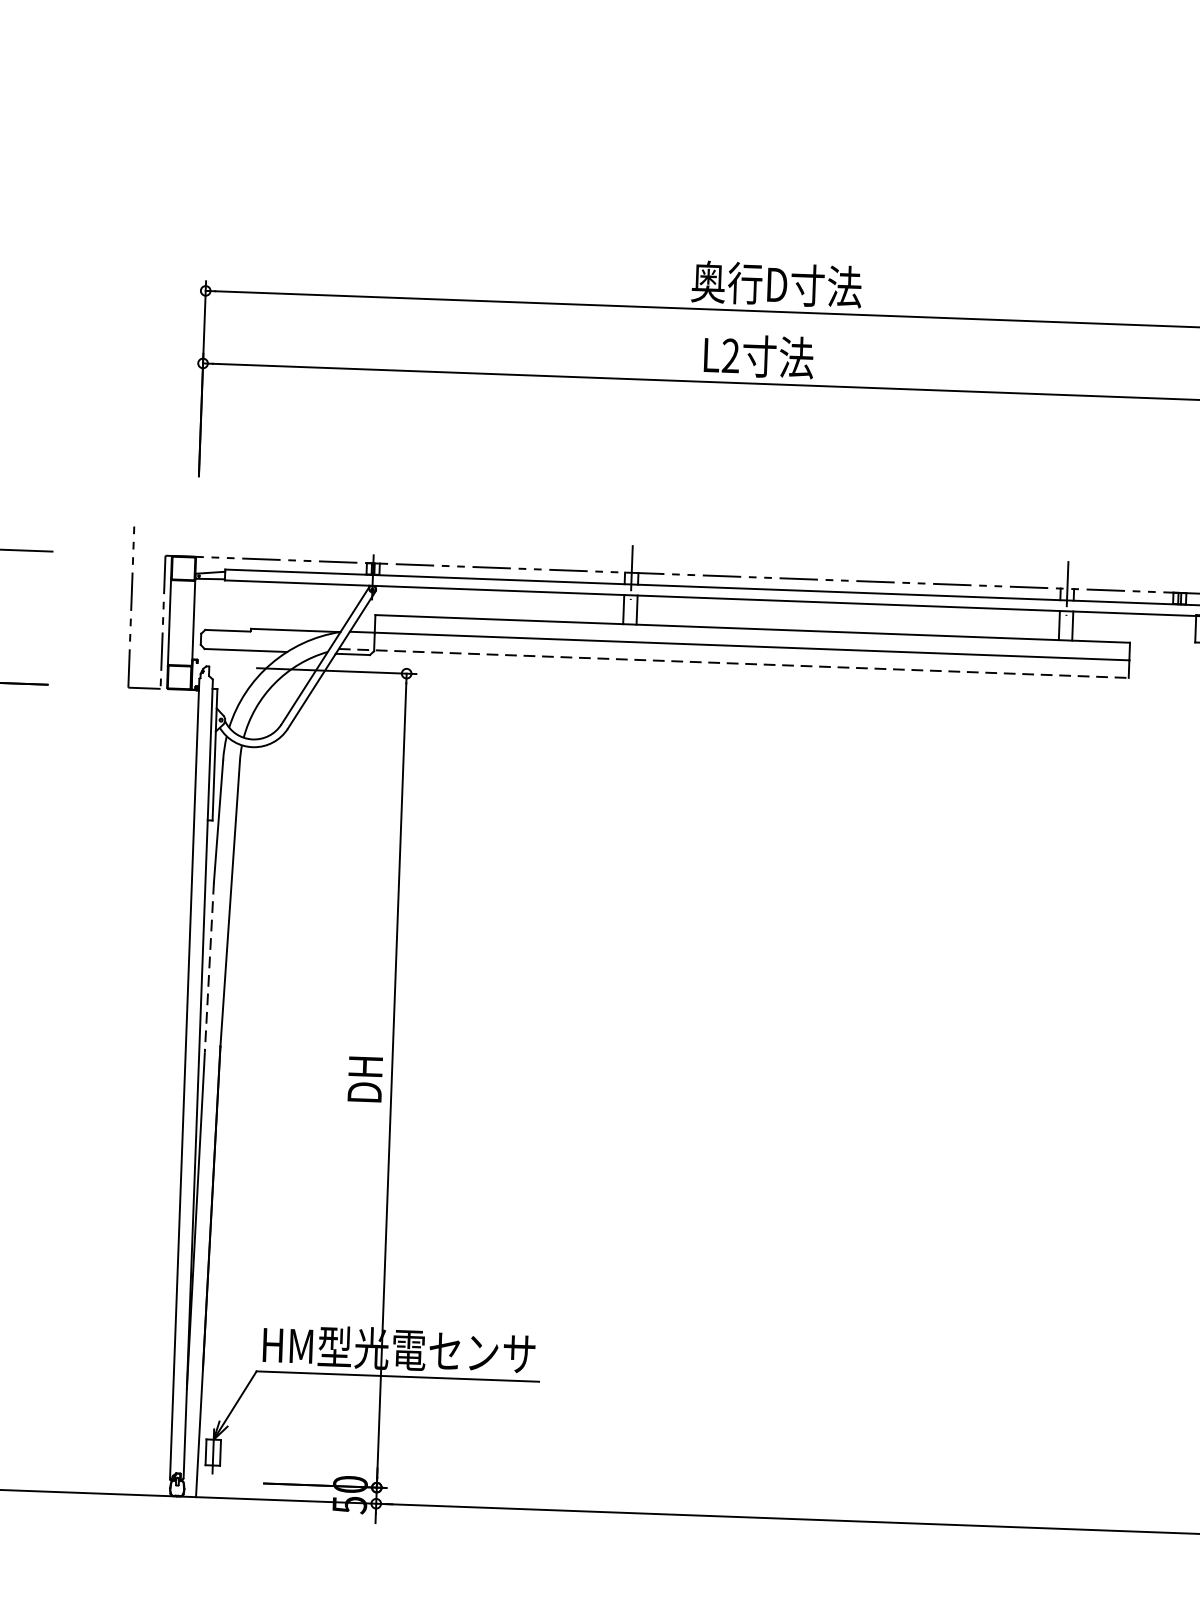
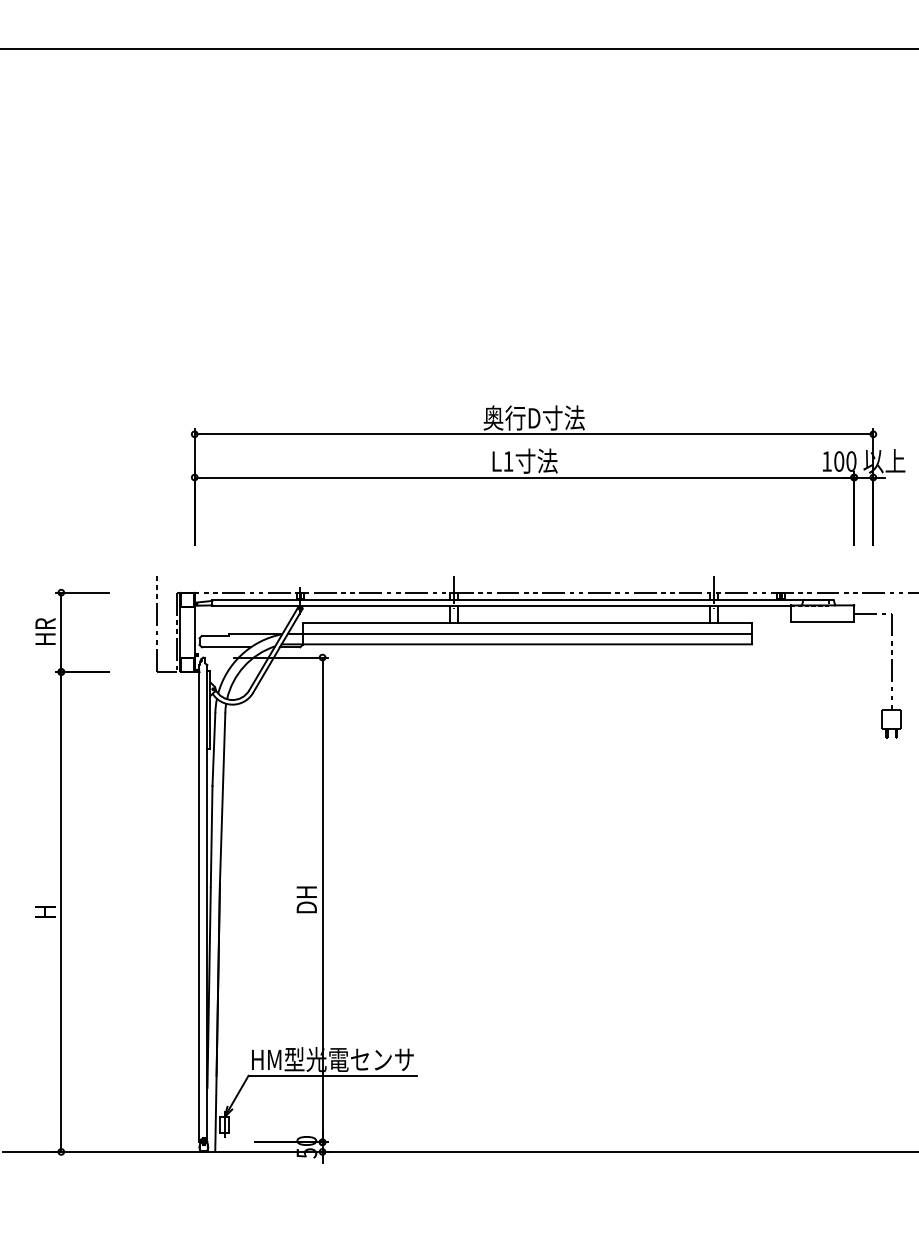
text: (730, 355) -> (508, 461), L2 -> L1
line: (734, 663) -> (517, 644), dashed -> solid
line: (209, 967) -> (211, 836), dashed -> solid

